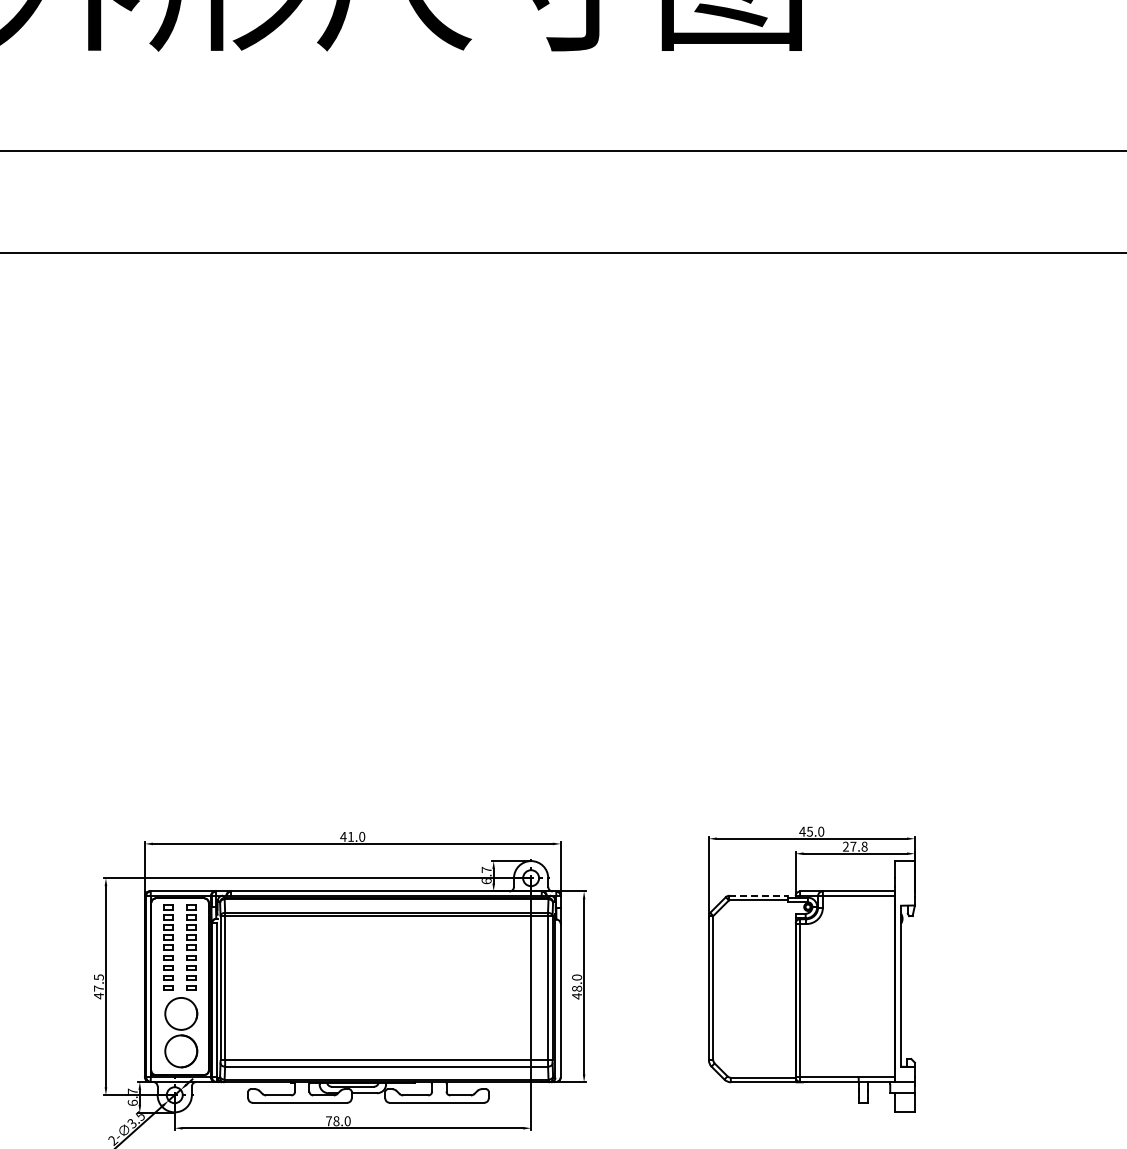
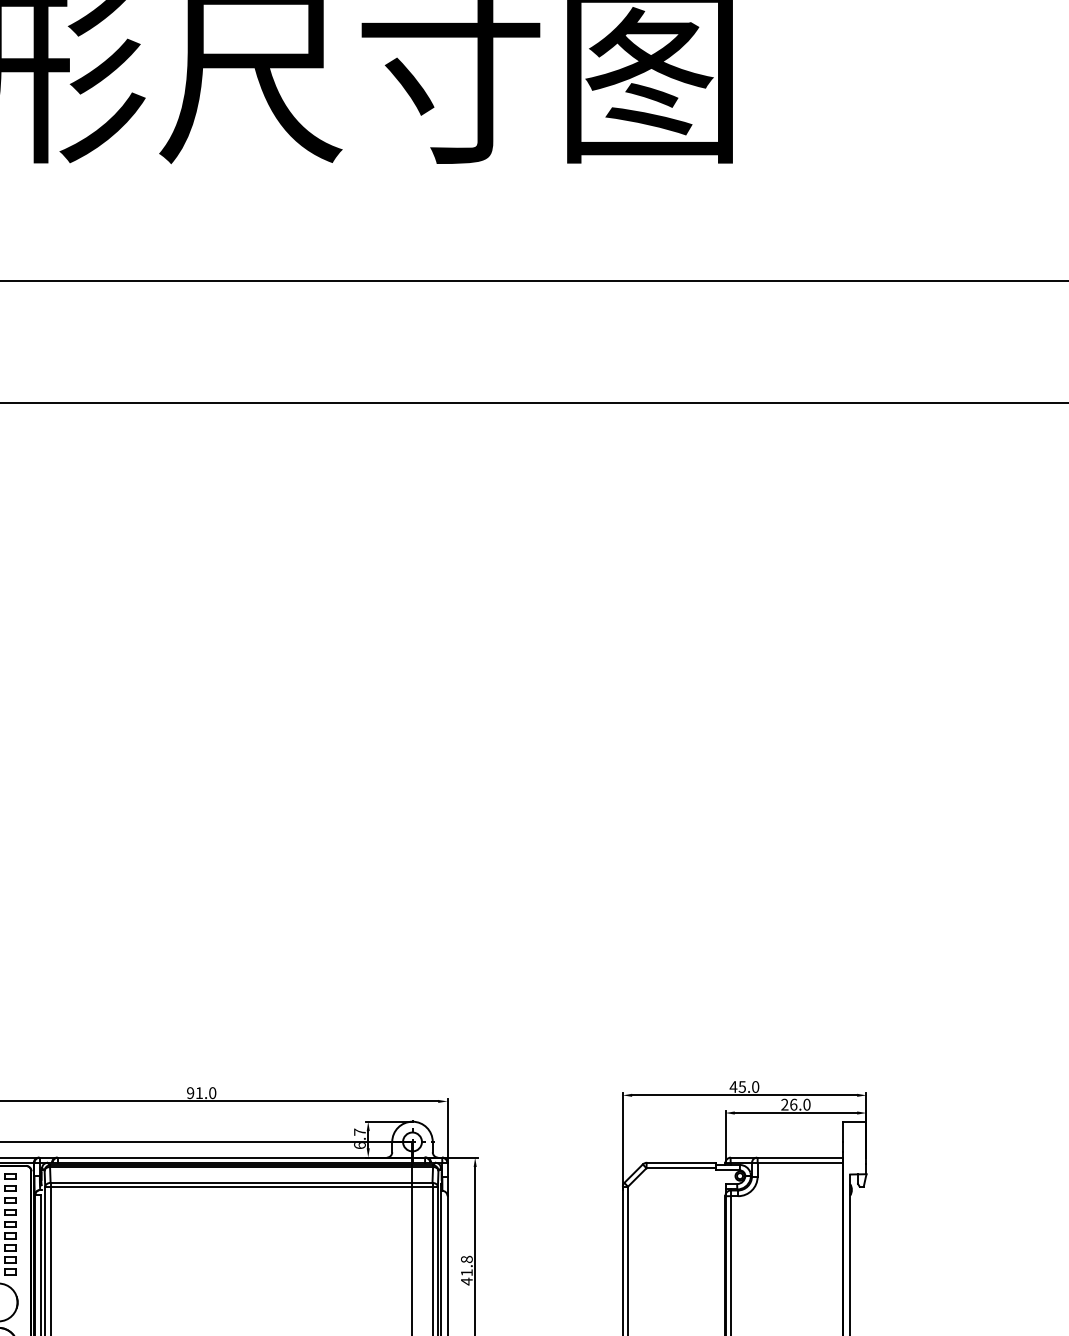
text: (343, 836) -> (190, 1092), 41.0 -> 91.0
text: (858, 846) -> (799, 1104), 27.8 -> 26.0
line: (759, 895) -> (682, 1162), dashed -> solid
text: (577, 982) -> (467, 1265), 48.0 -> 41.8

